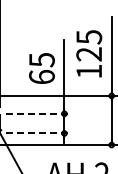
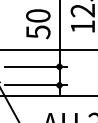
text: (41, 68) -> (37, 24), 65 -> 50
line: (39, 113) -> (35, 66), dashed -> solid
line: (39, 133) -> (35, 85), dashed -> solid

